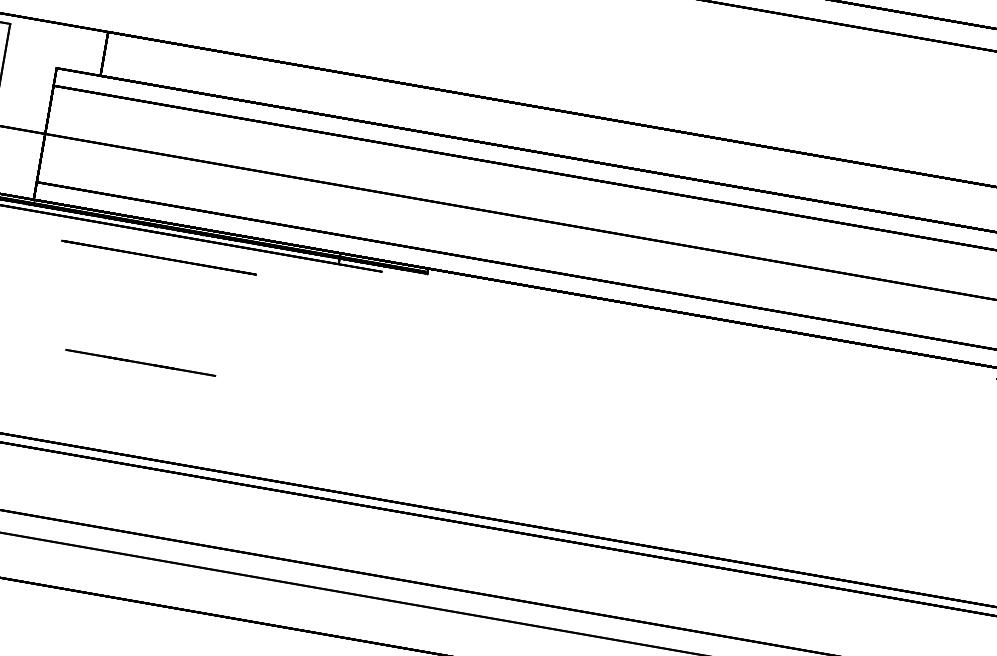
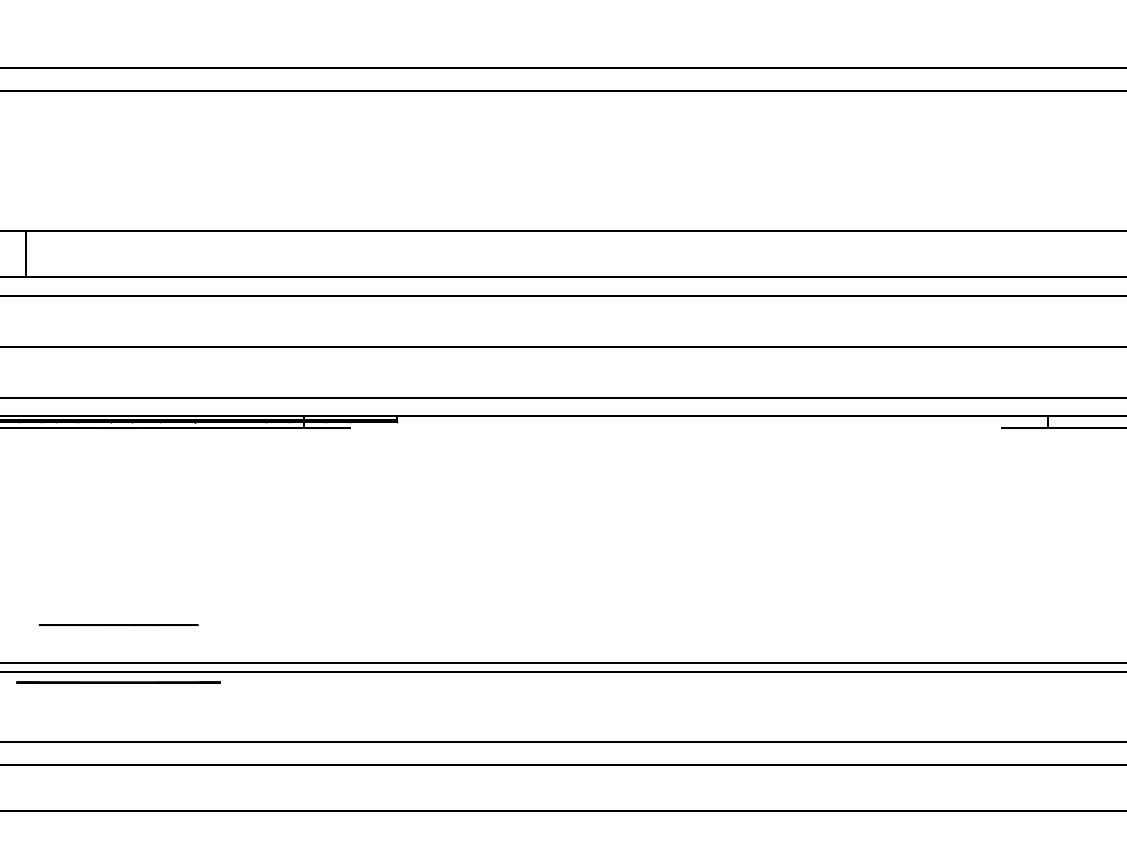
line: (158, 257) -> (118, 682), moved
line: (140, 362) -> (118, 624), moved

